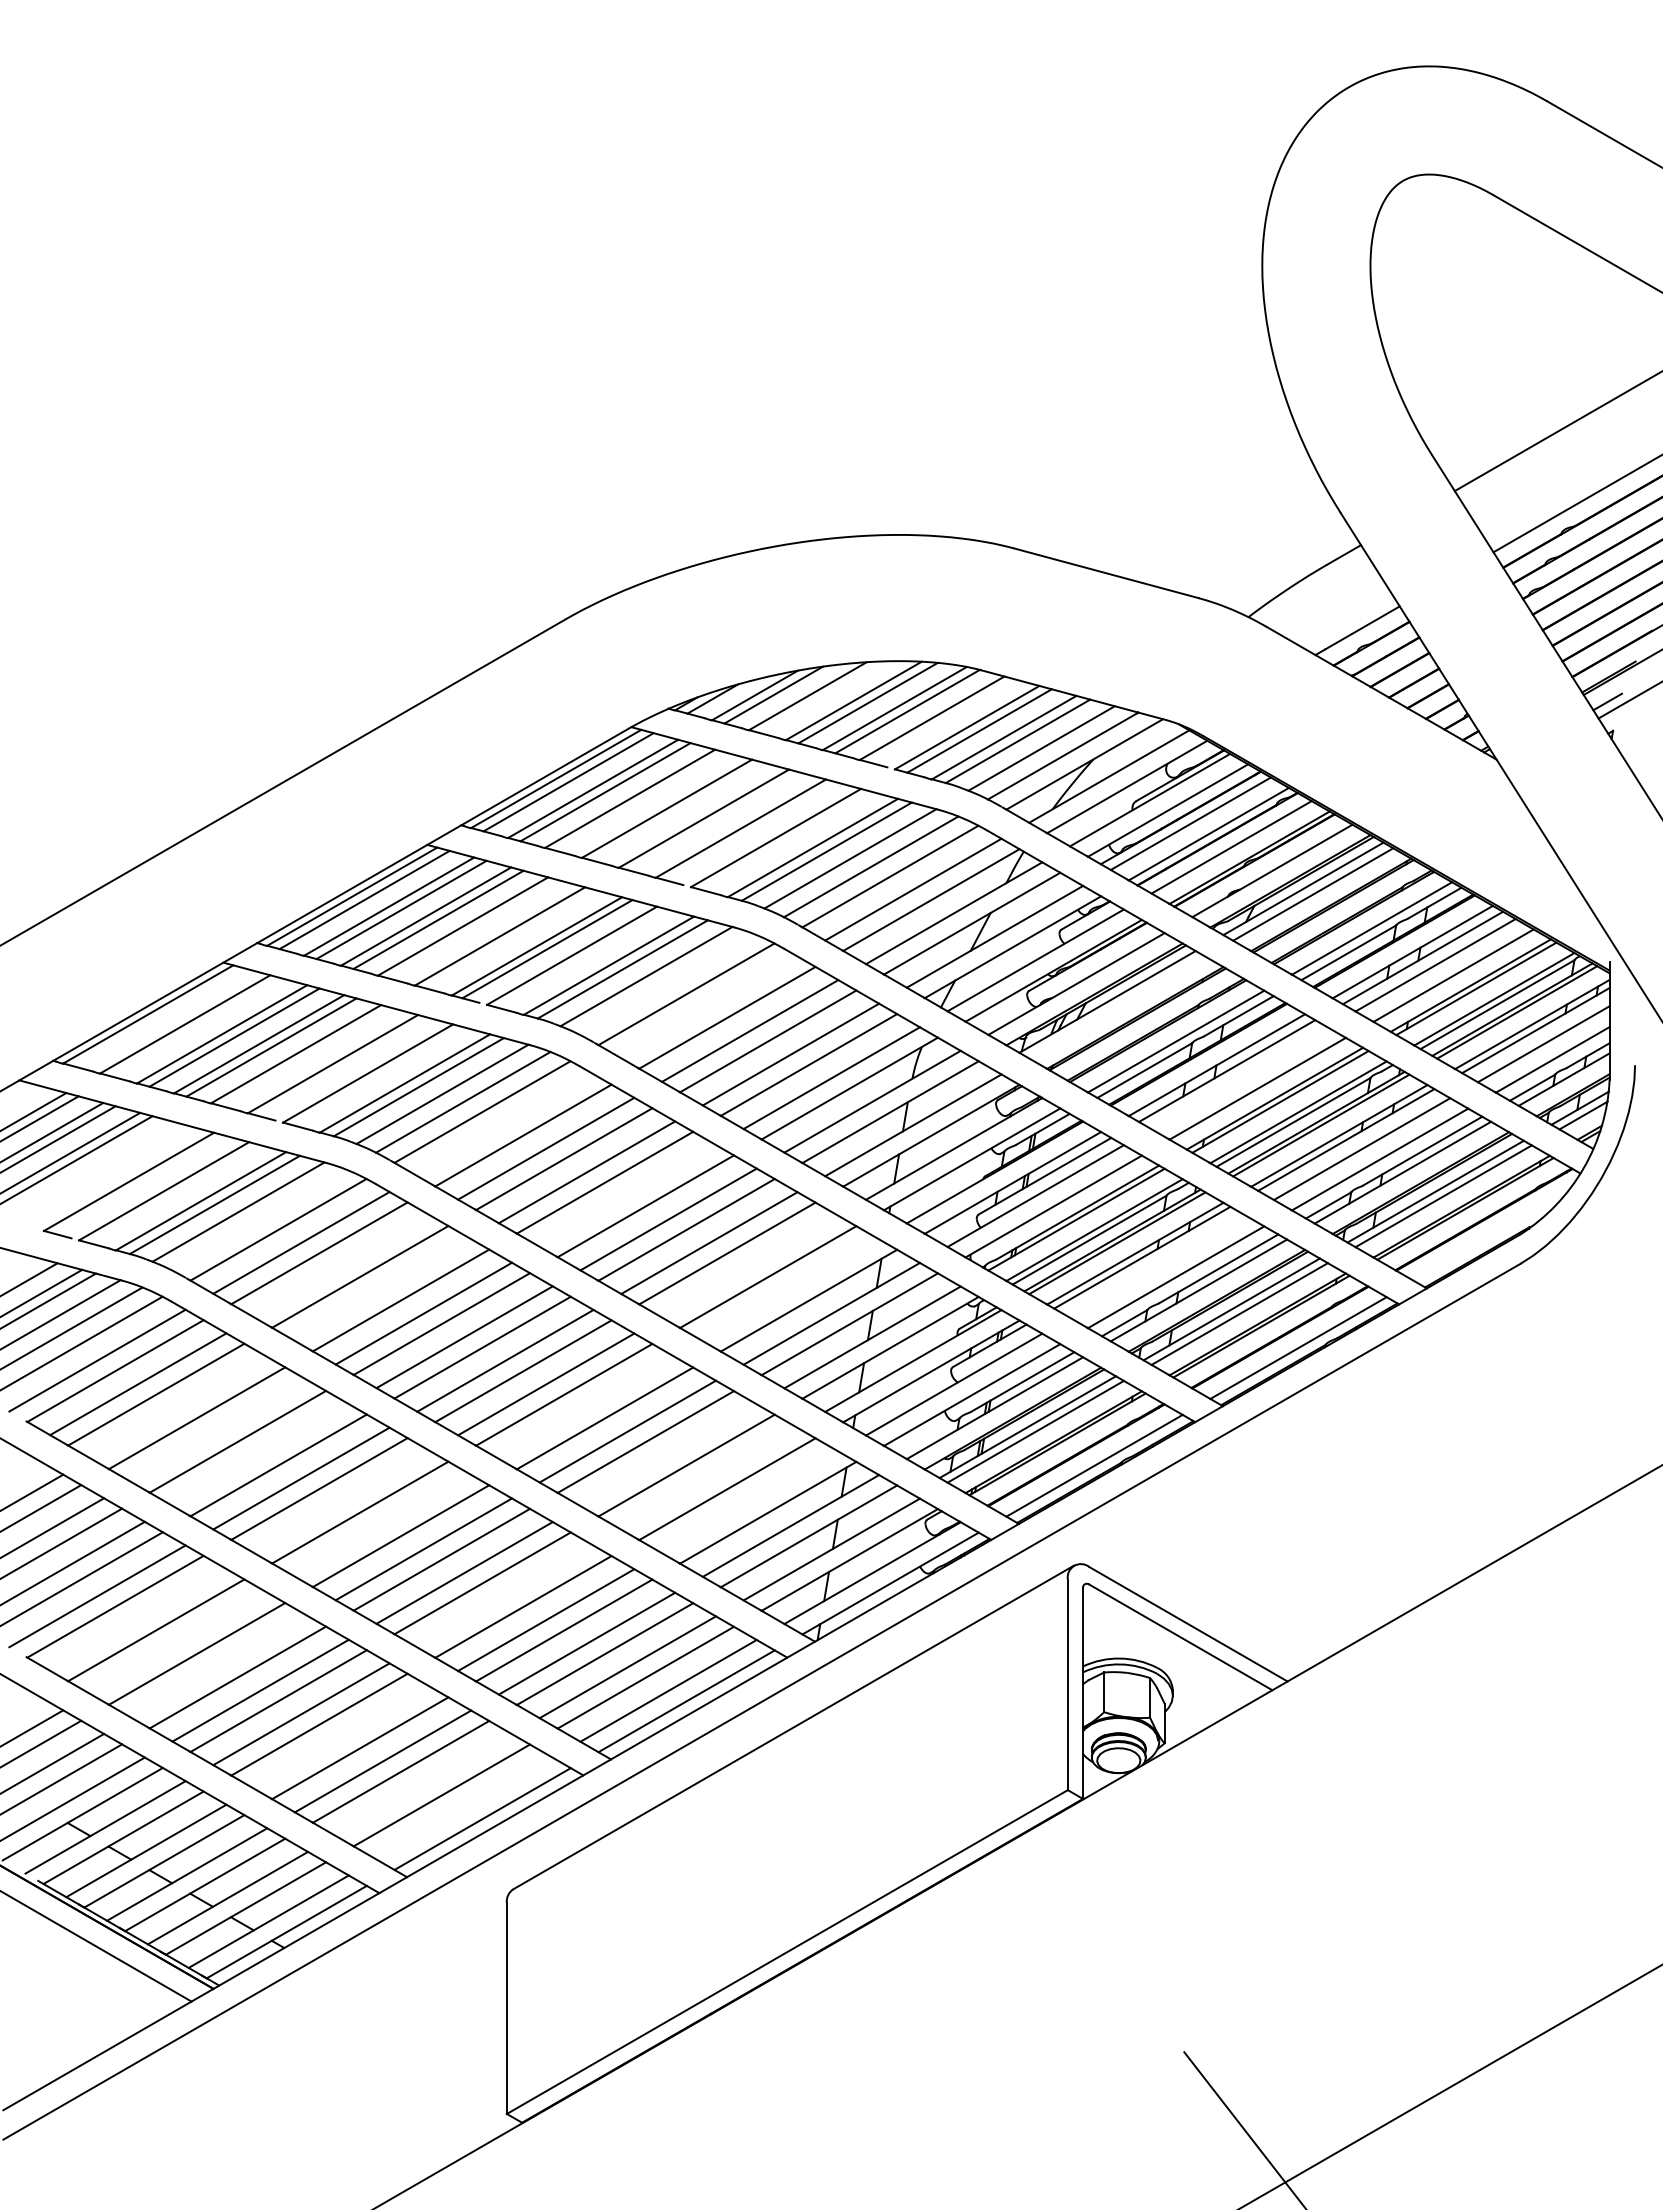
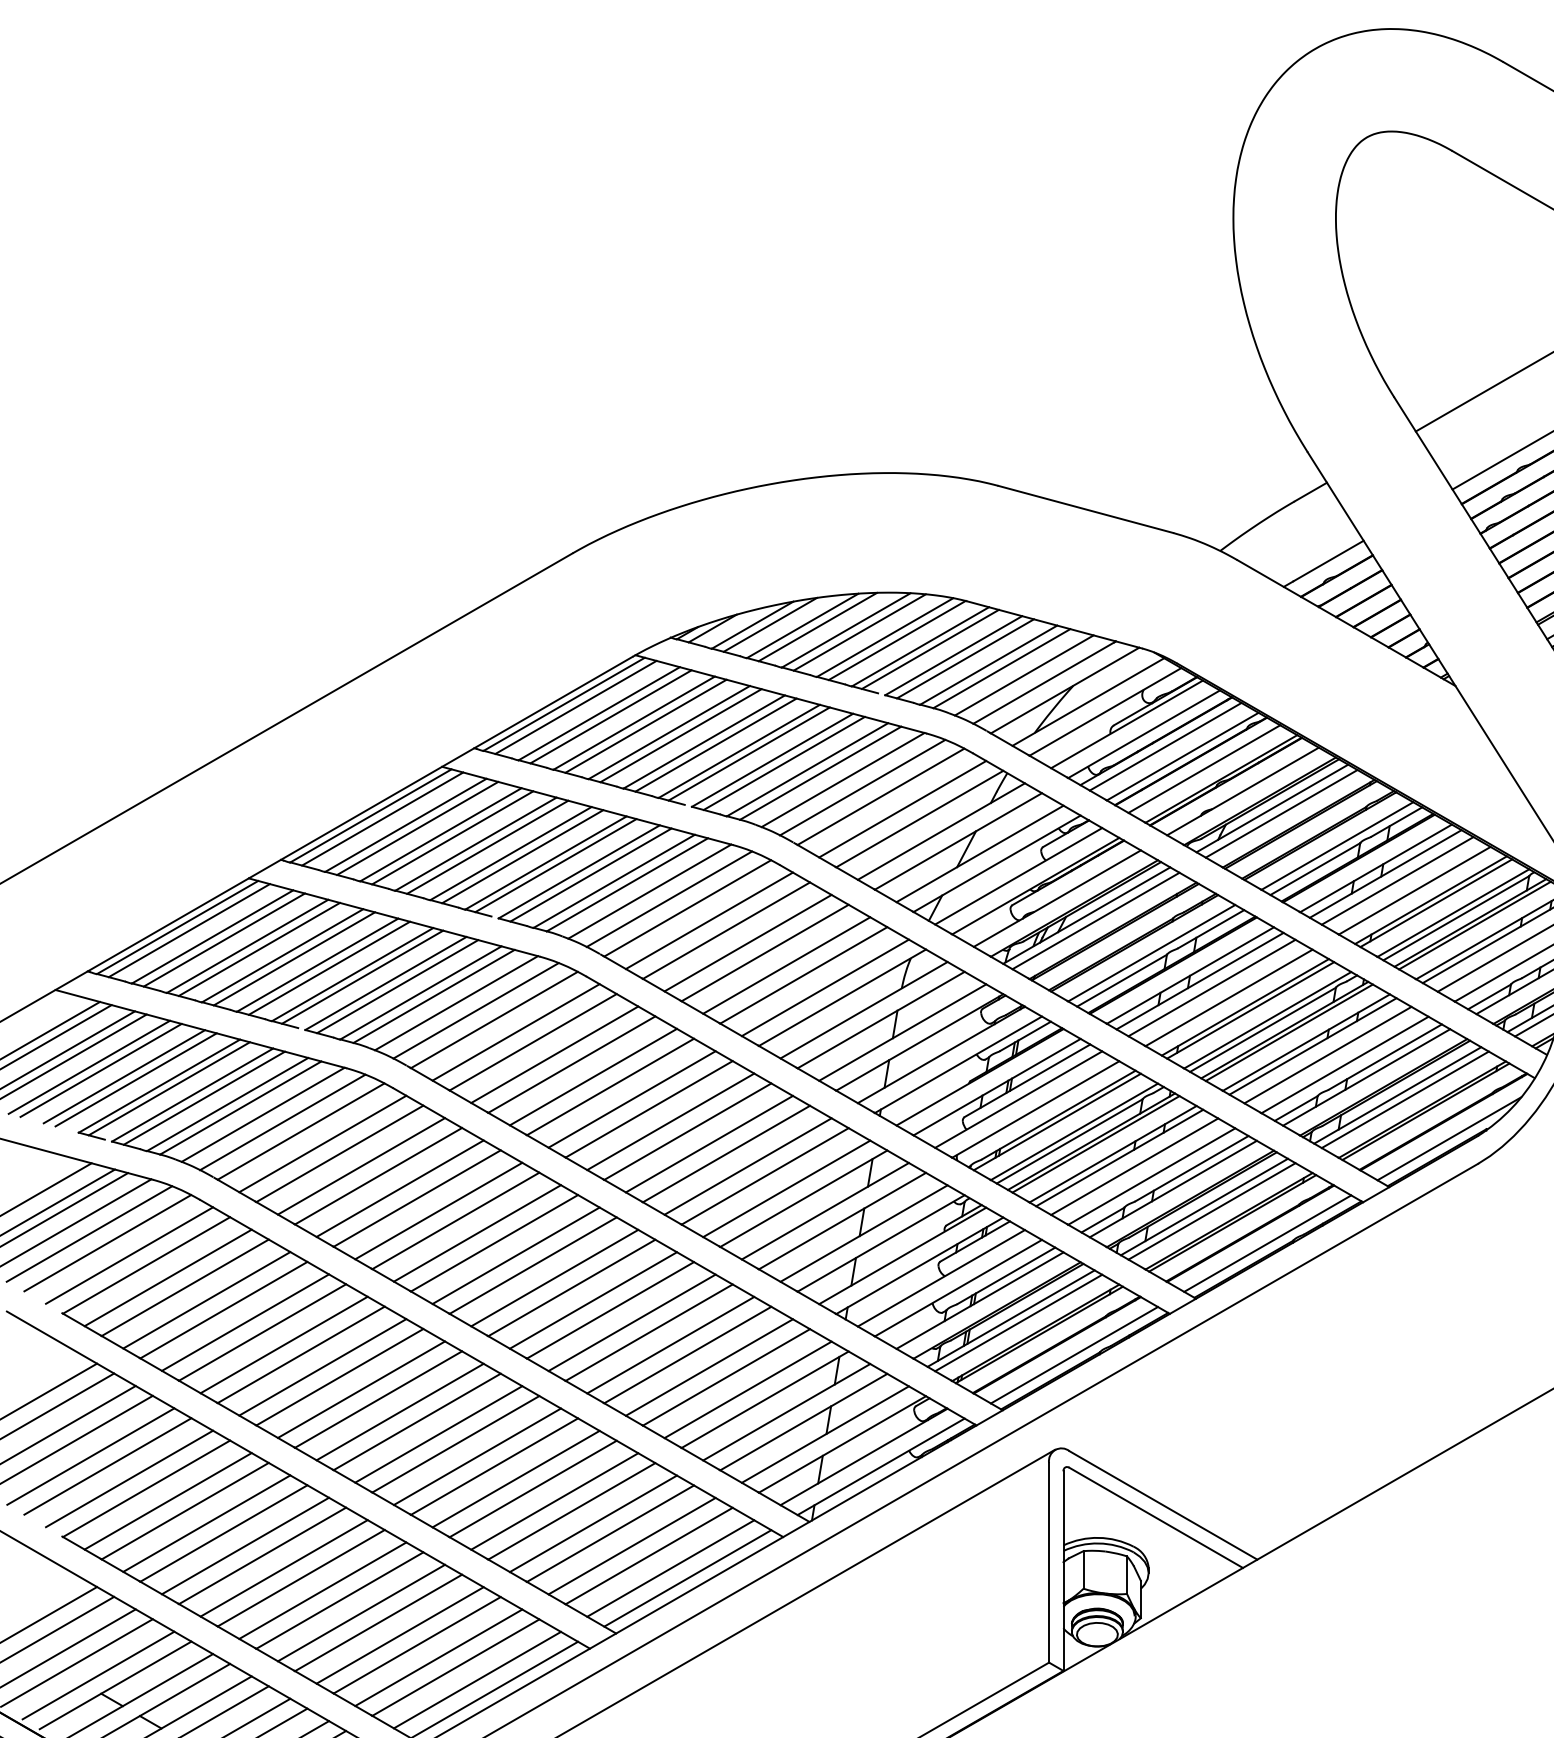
line: (823, 697) -> (817, 627), added
line: (942, 720) -> (930, 648), added
line: (642, 802) -> (646, 726), added
line: (679, 811) -> (681, 735), added
line: (716, 821) -> (716, 744), added
line: (751, 831) -> (749, 754), added
line: (788, 841) -> (784, 763), added
line: (475, 929) -> (487, 846), added
line: (512, 939) -> (522, 856), added
line: (584, 959) -> (591, 875), added
line: (666, 984) -> (668, 899), added
line: (709, 1007) -> (709, 920), added
line: (1117, 1007) -> (1096, 920), added
line: (160, 1017) -> (189, 930), added
line: (197, 1027) -> (224, 939), added
line: (308, 1057) -> (329, 968), added
line: (343, 1066) -> (362, 976), added
line: (380, 1076) -> (397, 986), added
line: (1239, 1078) -> (1211, 988), added
line: (505, 1125) -> (516, 1032), added
line: (92, 1171) -> (124, 1076), added
line: (104, 1175) -> (136, 1080), added
line: (139, 1184) -> (169, 1088), added
line: (176, 1194) -> (204, 1098), added
line: (627, 1195) -> (631, 1099), added
line: (258, 1219) -> (282, 1121), added
line: (1489, 1237) -> (1448, 1138), added
line: (342, 1266) -> (361, 1166), added
line: (750, 1266) -> (748, 1166), added
line: (1158, 1266) -> (1135, 1166), added
line: (382, 1289) -> (399, 1188), added
line: (790, 1290) -> (786, 1189), added
line: (178, 1407) -> (206, 1299), added
line: (586, 1407) -> (592, 1299), added
line: (219, 1431) -> (245, 1322), added
line: (260, 1454) -> (283, 1344), added
line: (668, 1455) -> (670, 1345), added
line: (709, 1478) -> (709, 1367), added
line: (342, 1502) -> (361, 1390), added
line: (750, 1502) -> (748, 1390), added
line: (382, 1525) -> (399, 1411), added
line: (505, 1596) -> (516, 1479), added
line: (138, 1619) -> (168, 1500), added
line: (178, 1643) -> (206, 1523), added
line: (219, 1666) -> (245, 1545), added
line: (342, 1737) -> (361, 1612), added
line: (423, 1784) -> (438, 1657), added
line: (464, 1808) -> (477, 1680), added

